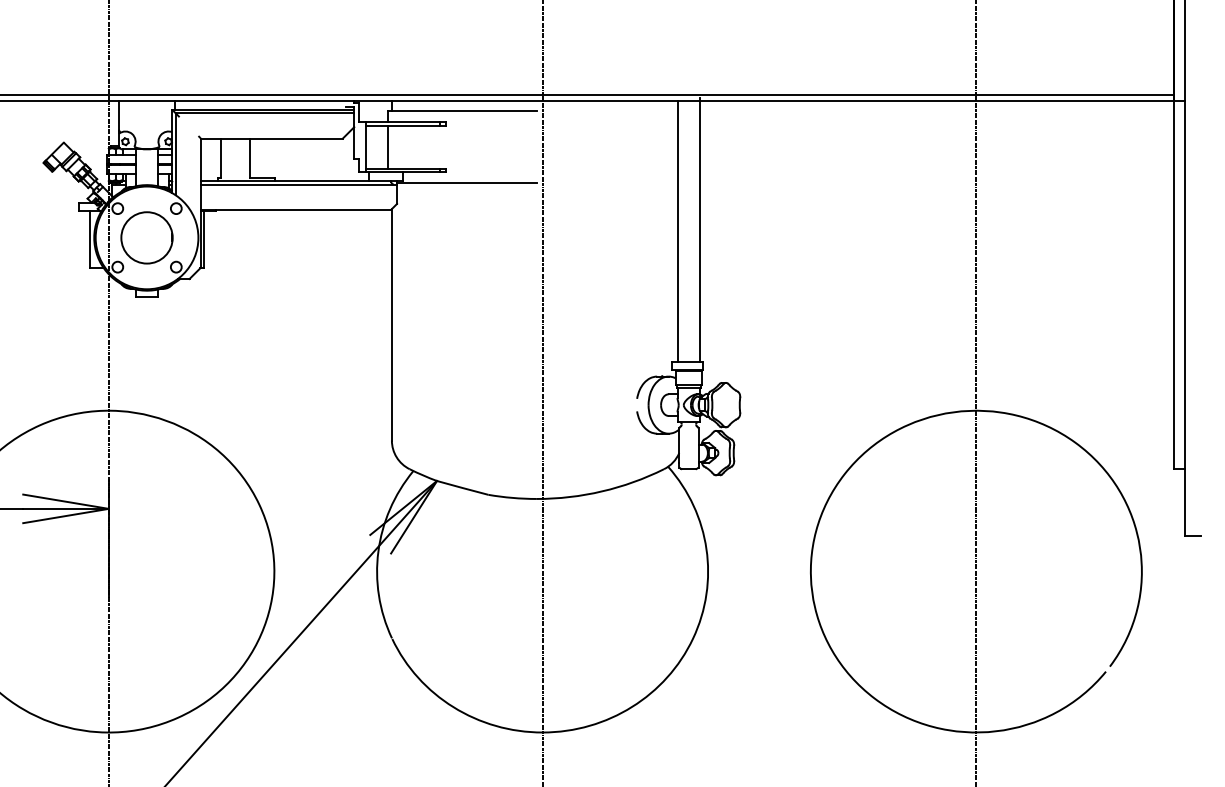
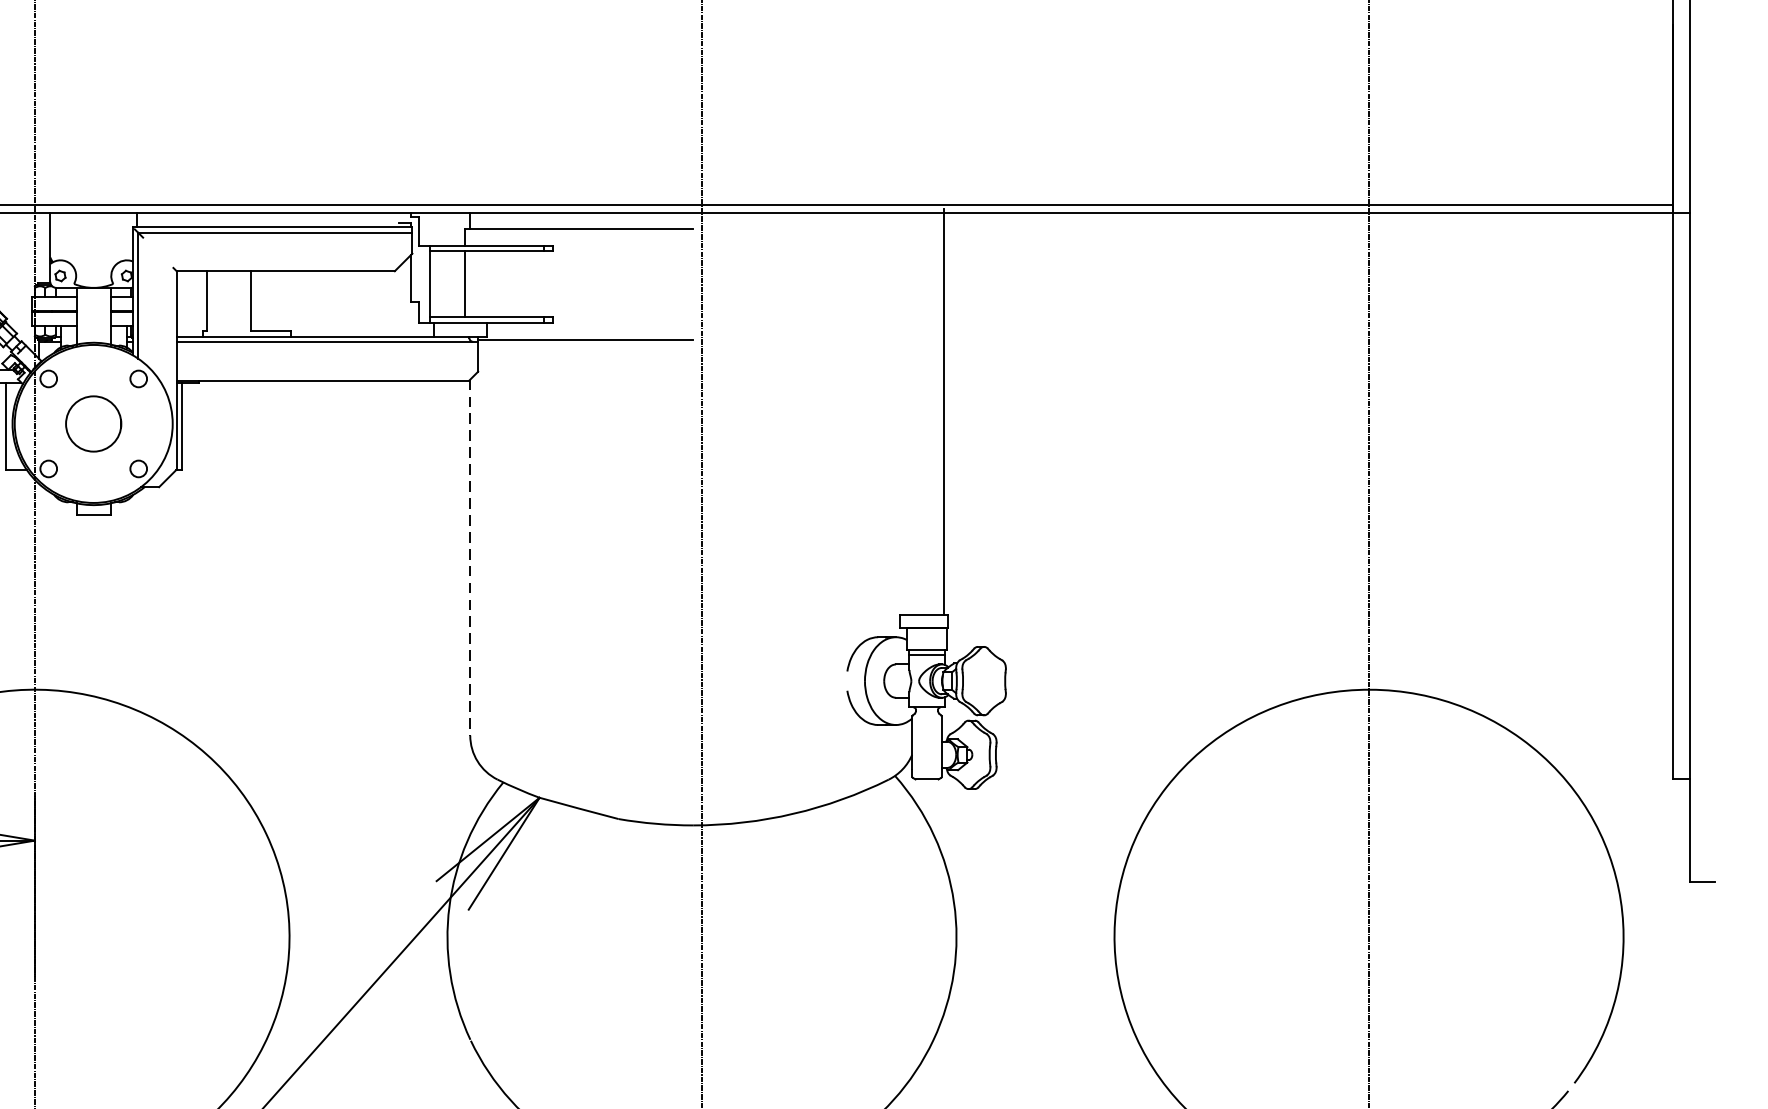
line: (677, 231) -> (909, 414), removed
circle: (146, 237) -> (92, 423), size x0.7
line: (391, 324) -> (469, 557), solid -> dashed

